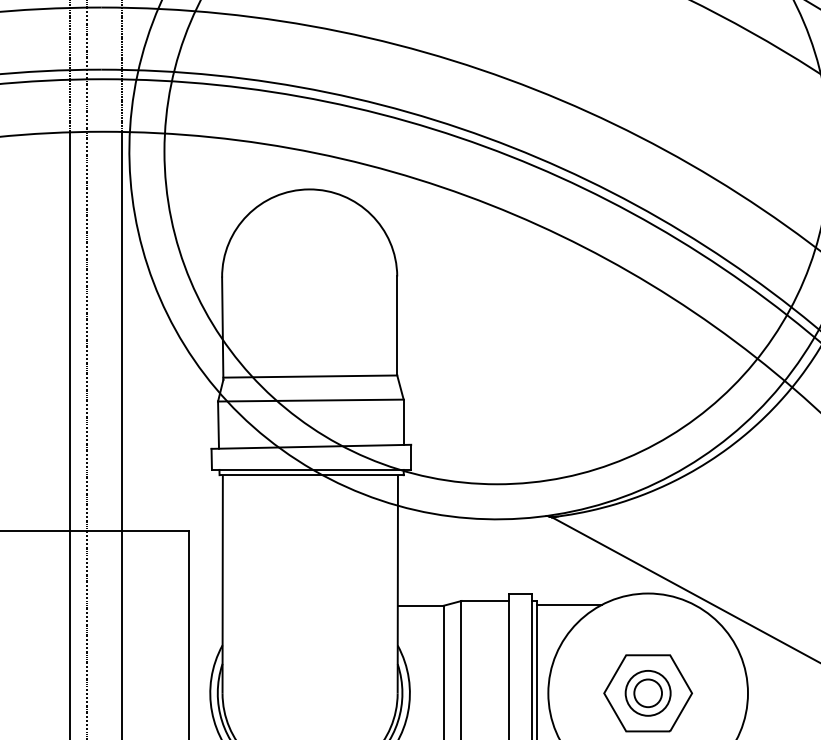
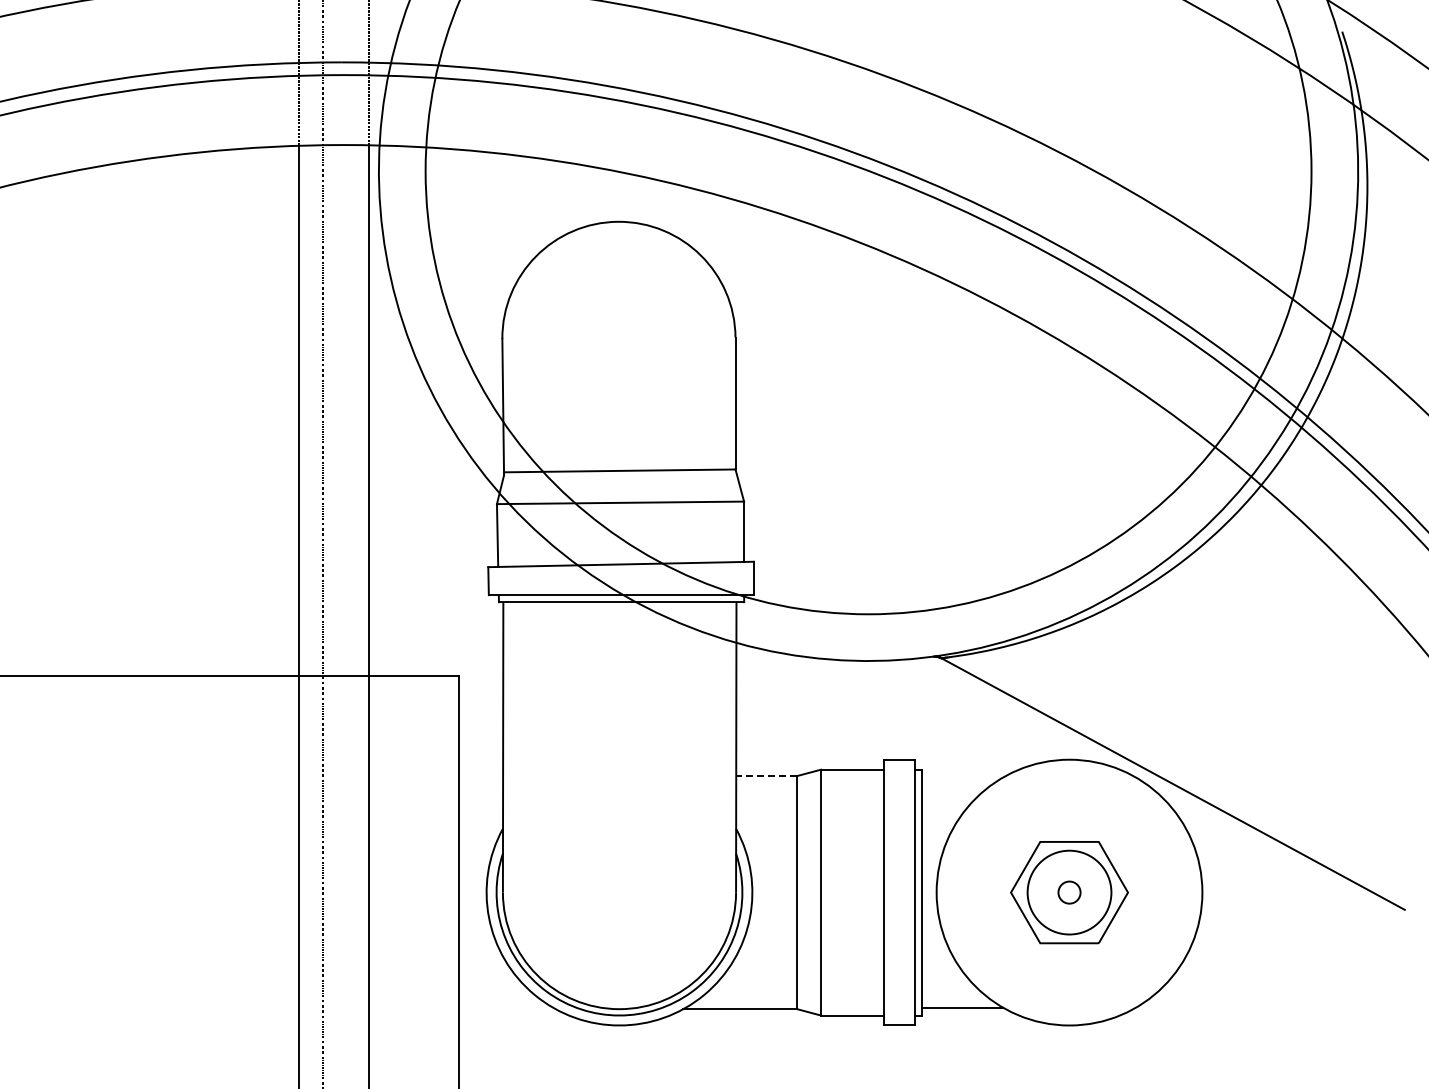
line: (569, 604) -> (964, 774), removed
line: (420, 606) -> (766, 776), solid -> dashed
circle: (648, 693) -> (1069, 892), size x0.6
circle: (648, 693) -> (1069, 892), size x1.4

